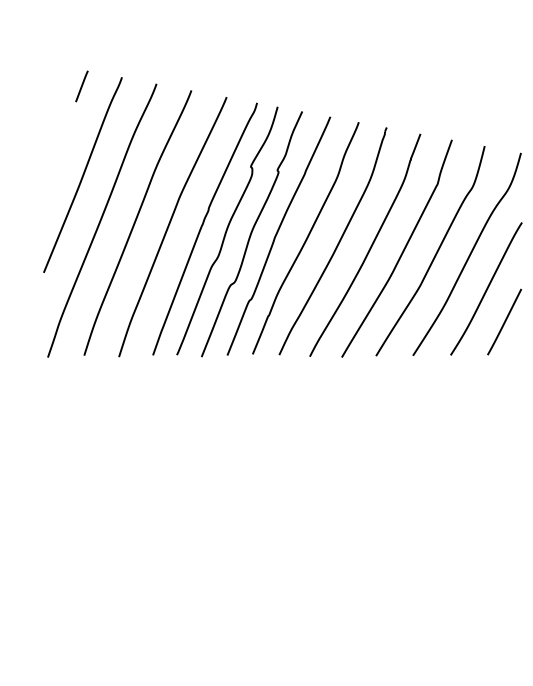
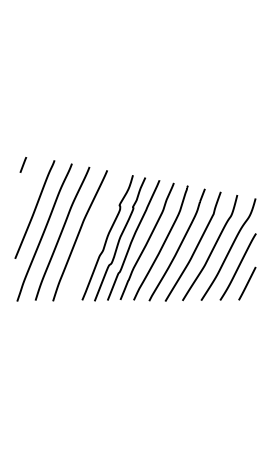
line: (82, 85) -> (23, 164), moved
curve: (203, 228) -> (95, 236), removed

